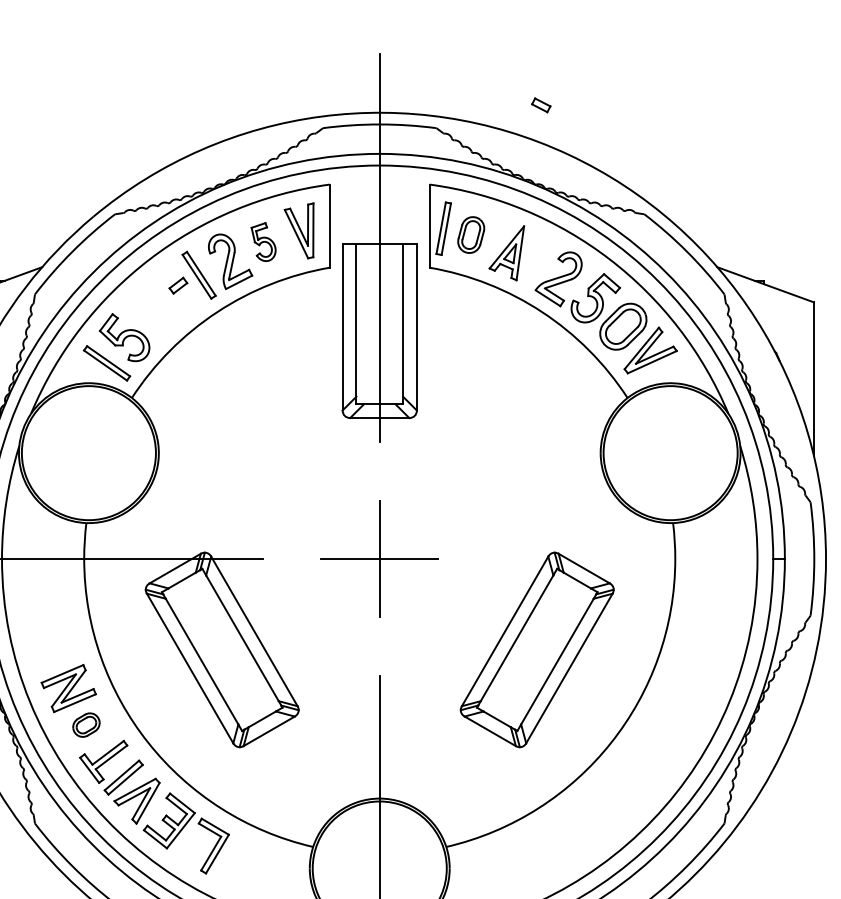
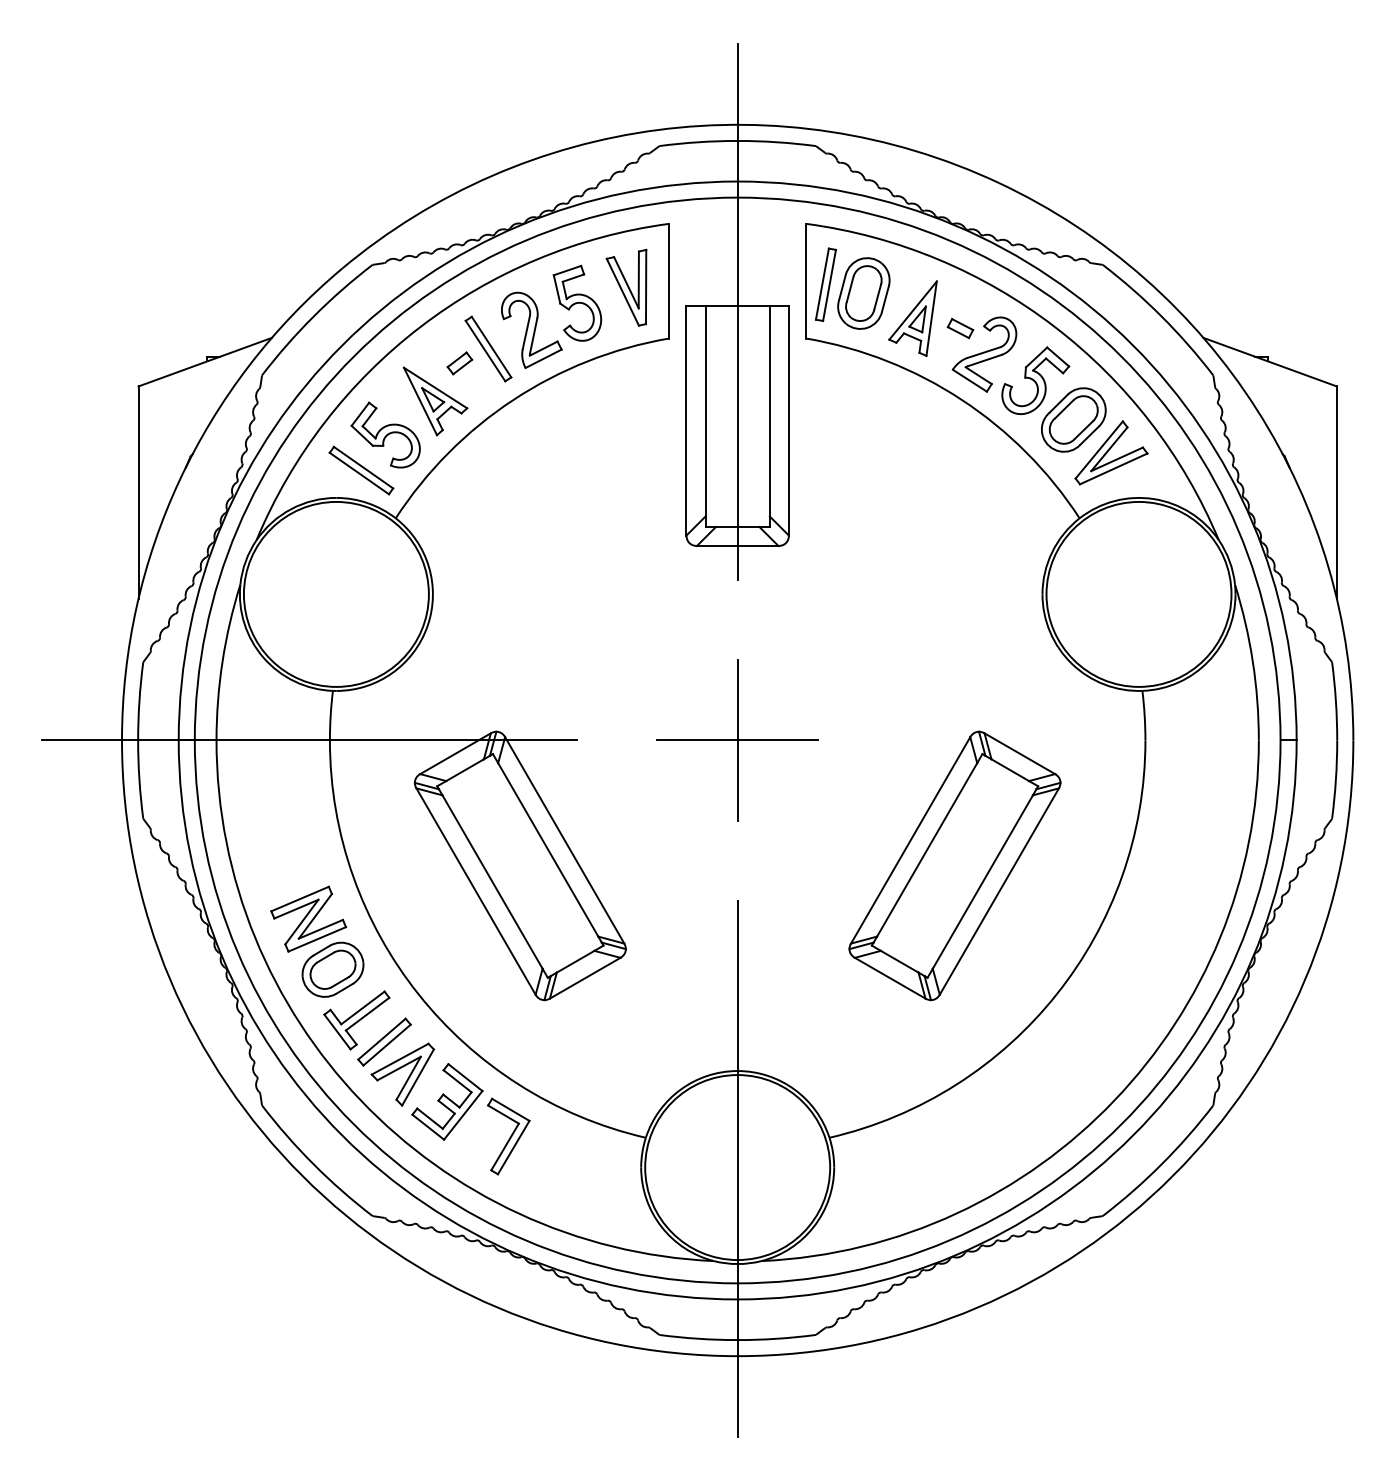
part: (541, 105) -> (960, 328), moved
part: (470, 235) -> (863, 293), size x1.43
part: (263, 241) -> (577, 302), size x1.43
part: (160, 313) -> (435, 401), added
part: (86, 725) -> (332, 969), size x1.67

